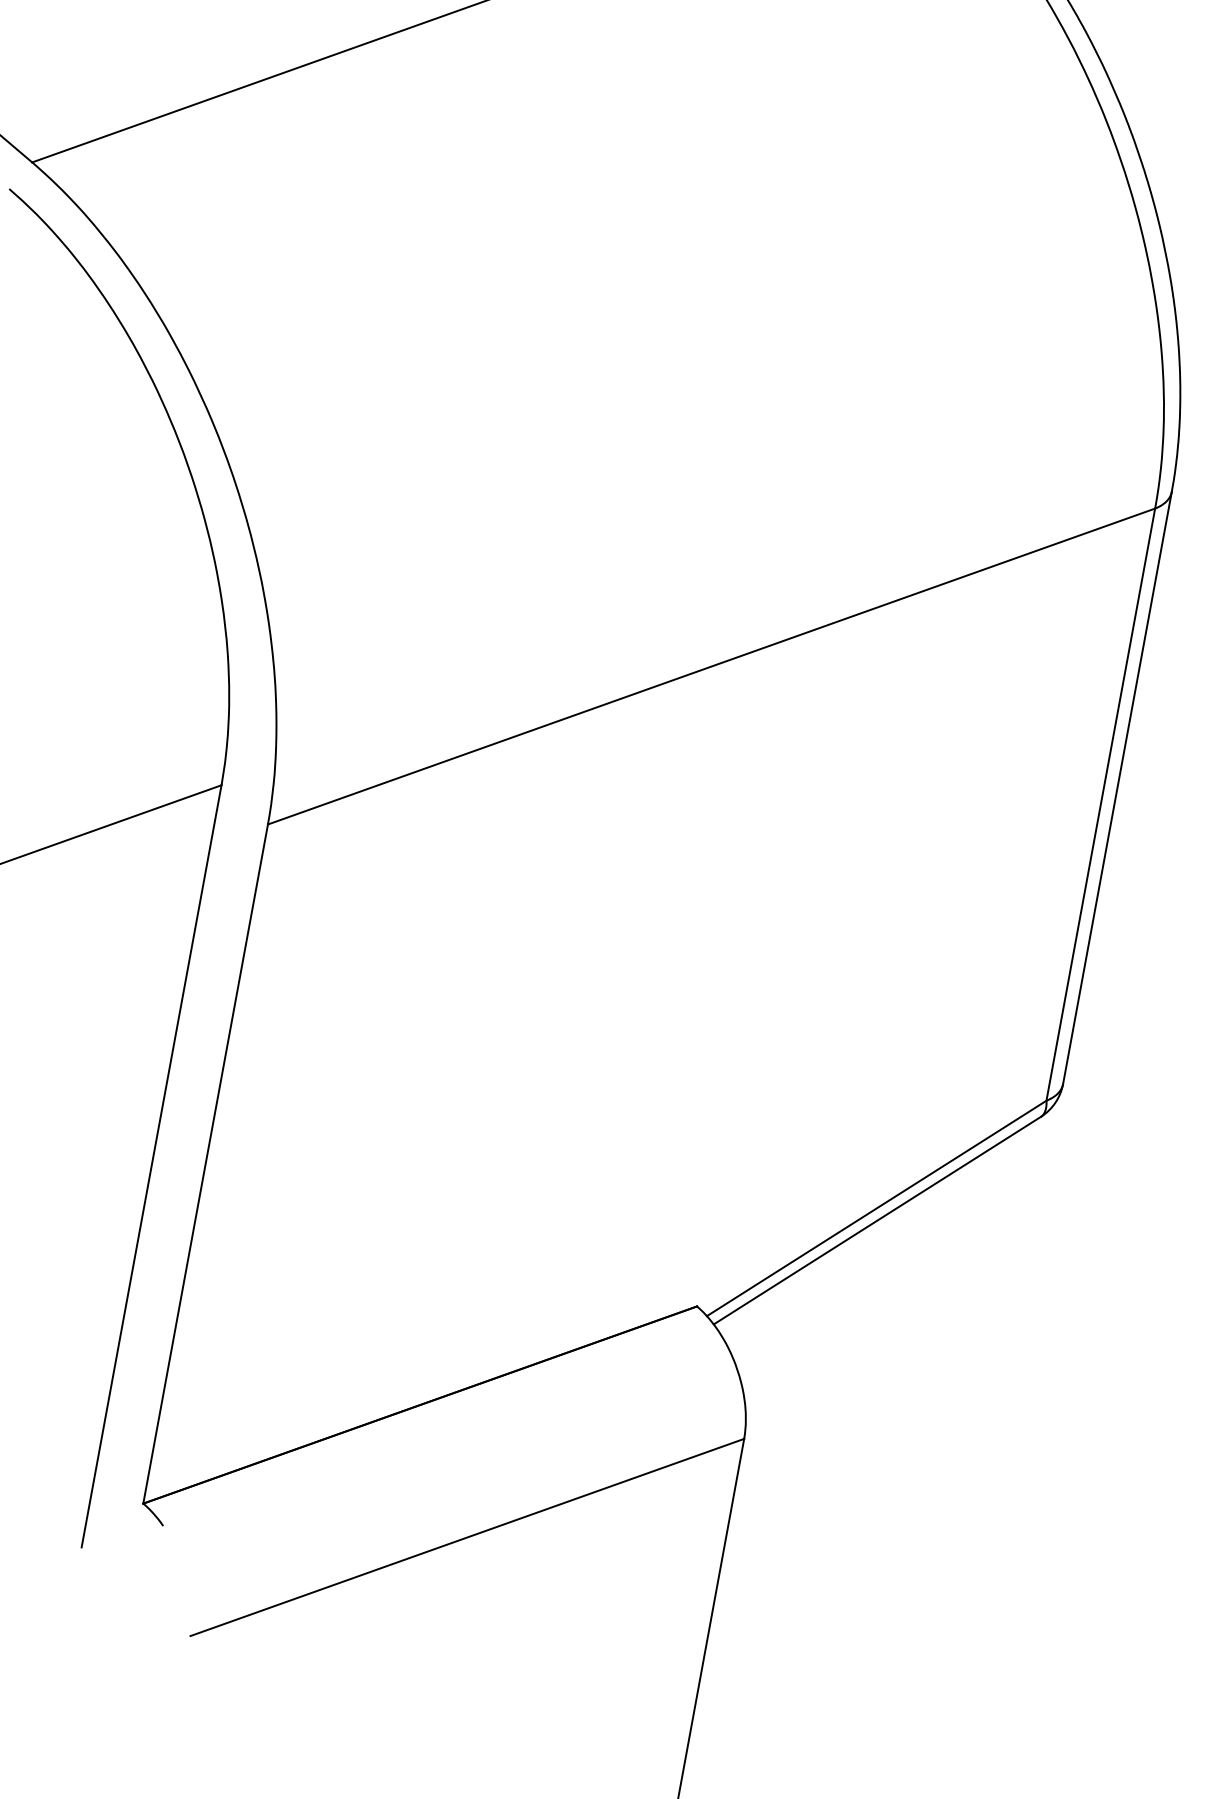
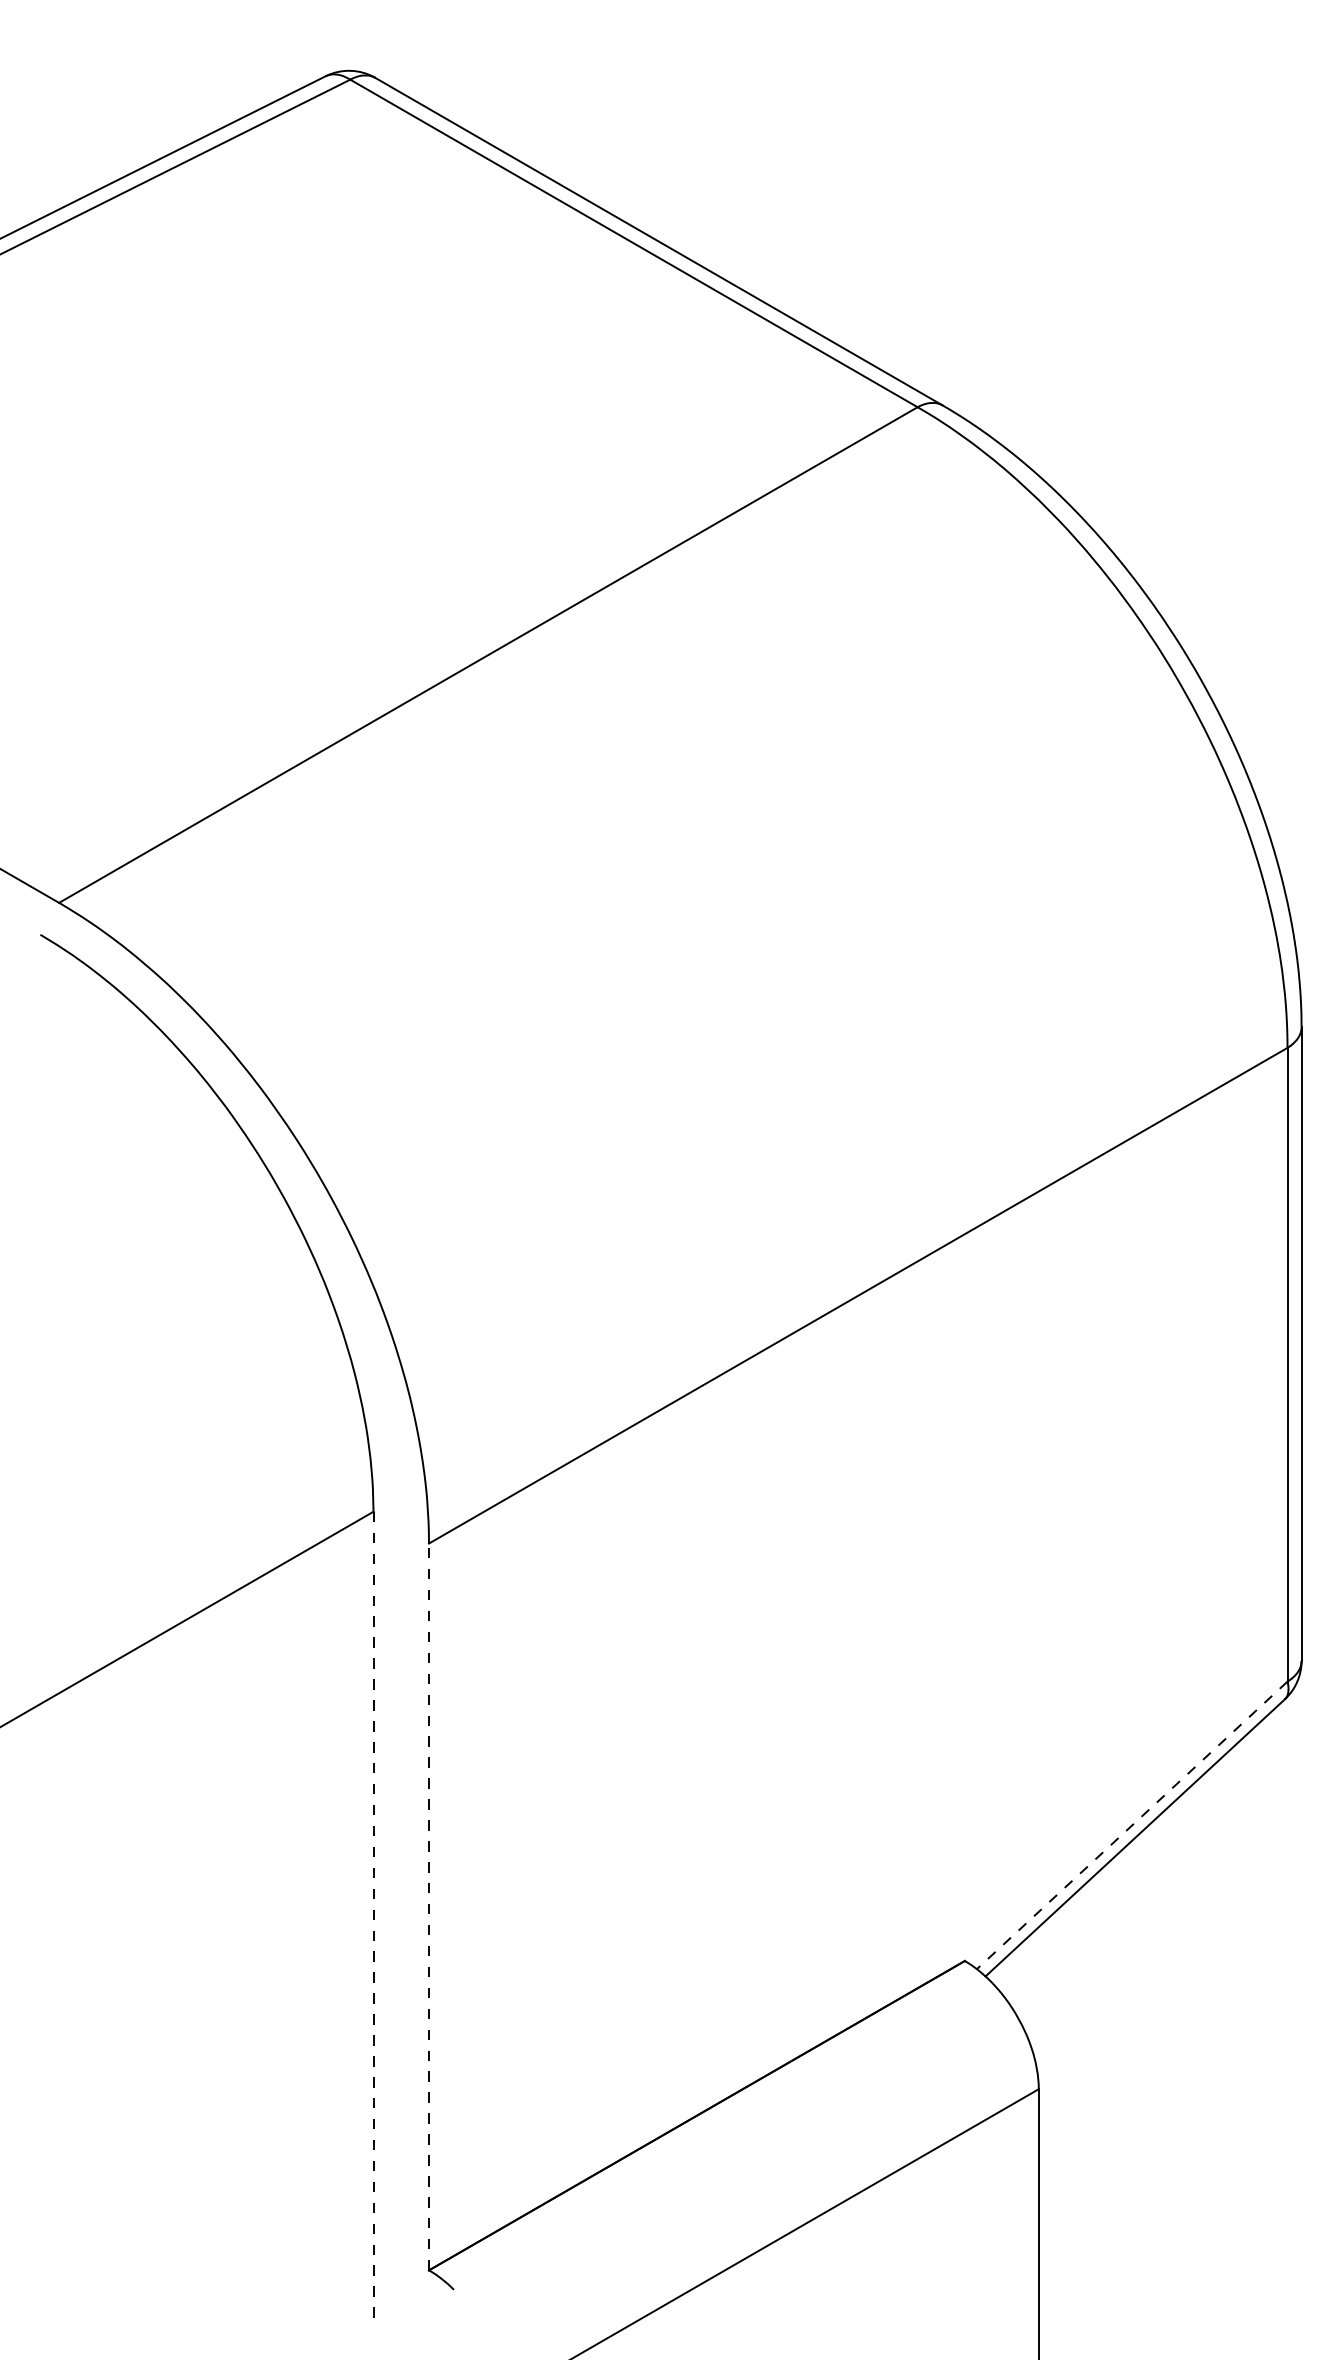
line: (206, 1163) -> (429, 1906), solid -> dashed
line: (151, 1166) -> (373, 1919), solid -> dashed
line: (876, 1208) -> (1132, 1825), solid -> dashed

